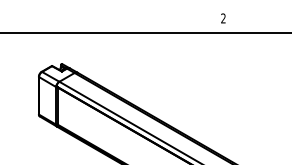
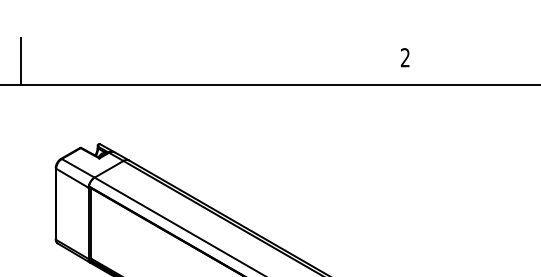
line: (20, 19) -> (20, 59), added

